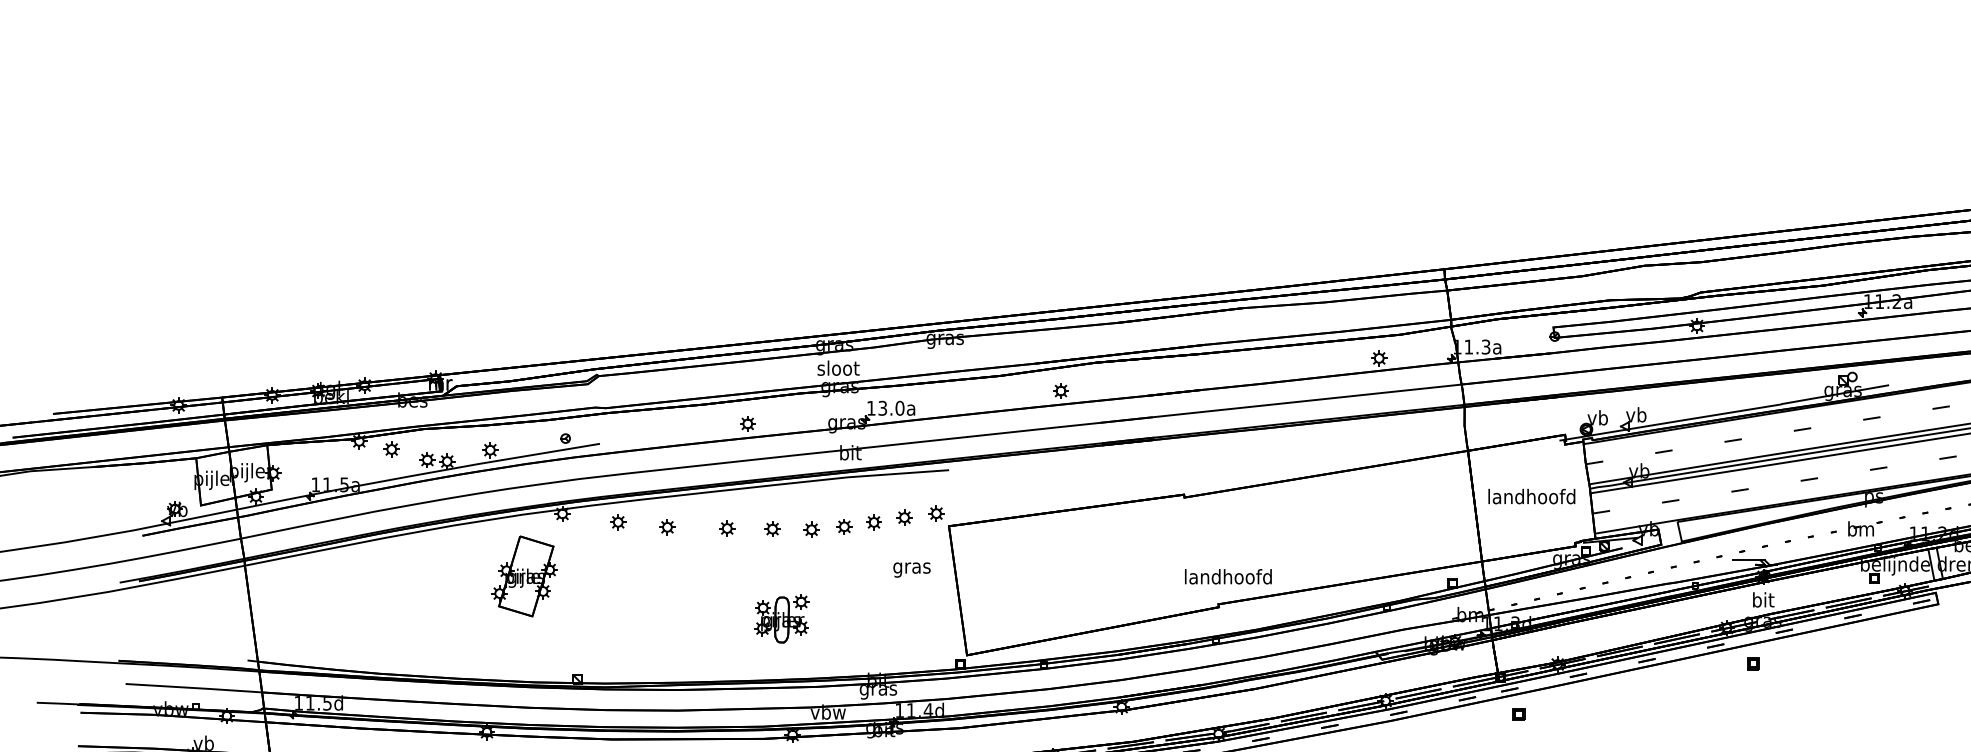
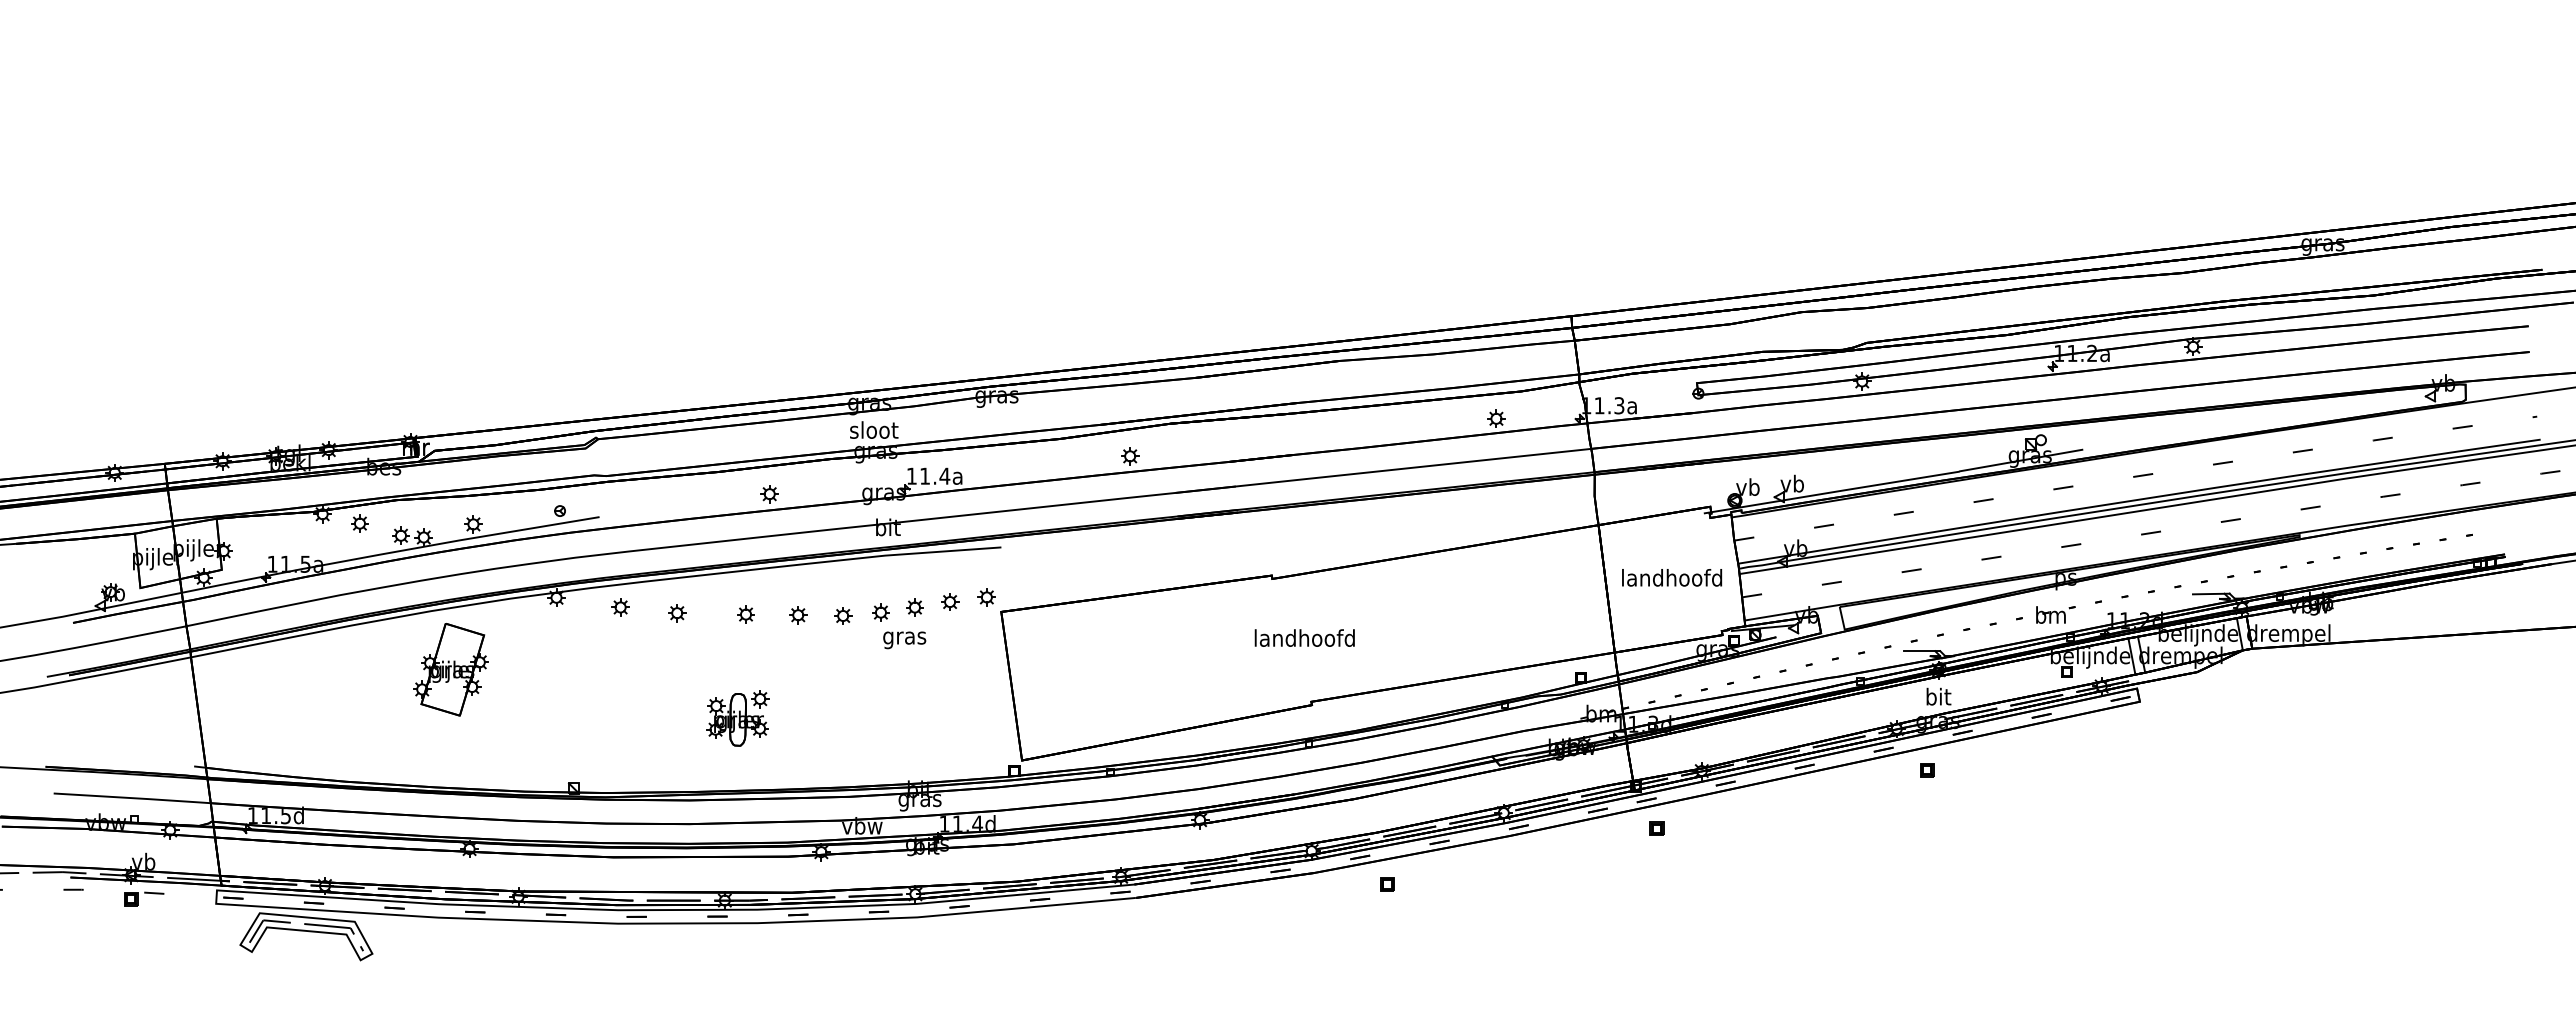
text: (891, 407) -> (935, 475), 13.0a -> 11.4a
text: (911, 570) -> (904, 640), moved
part: (524, 576) -> (450, 669), moved
text: (1228, 576) -> (1304, 637), moved
part: (781, 618) -> (737, 718), moved

